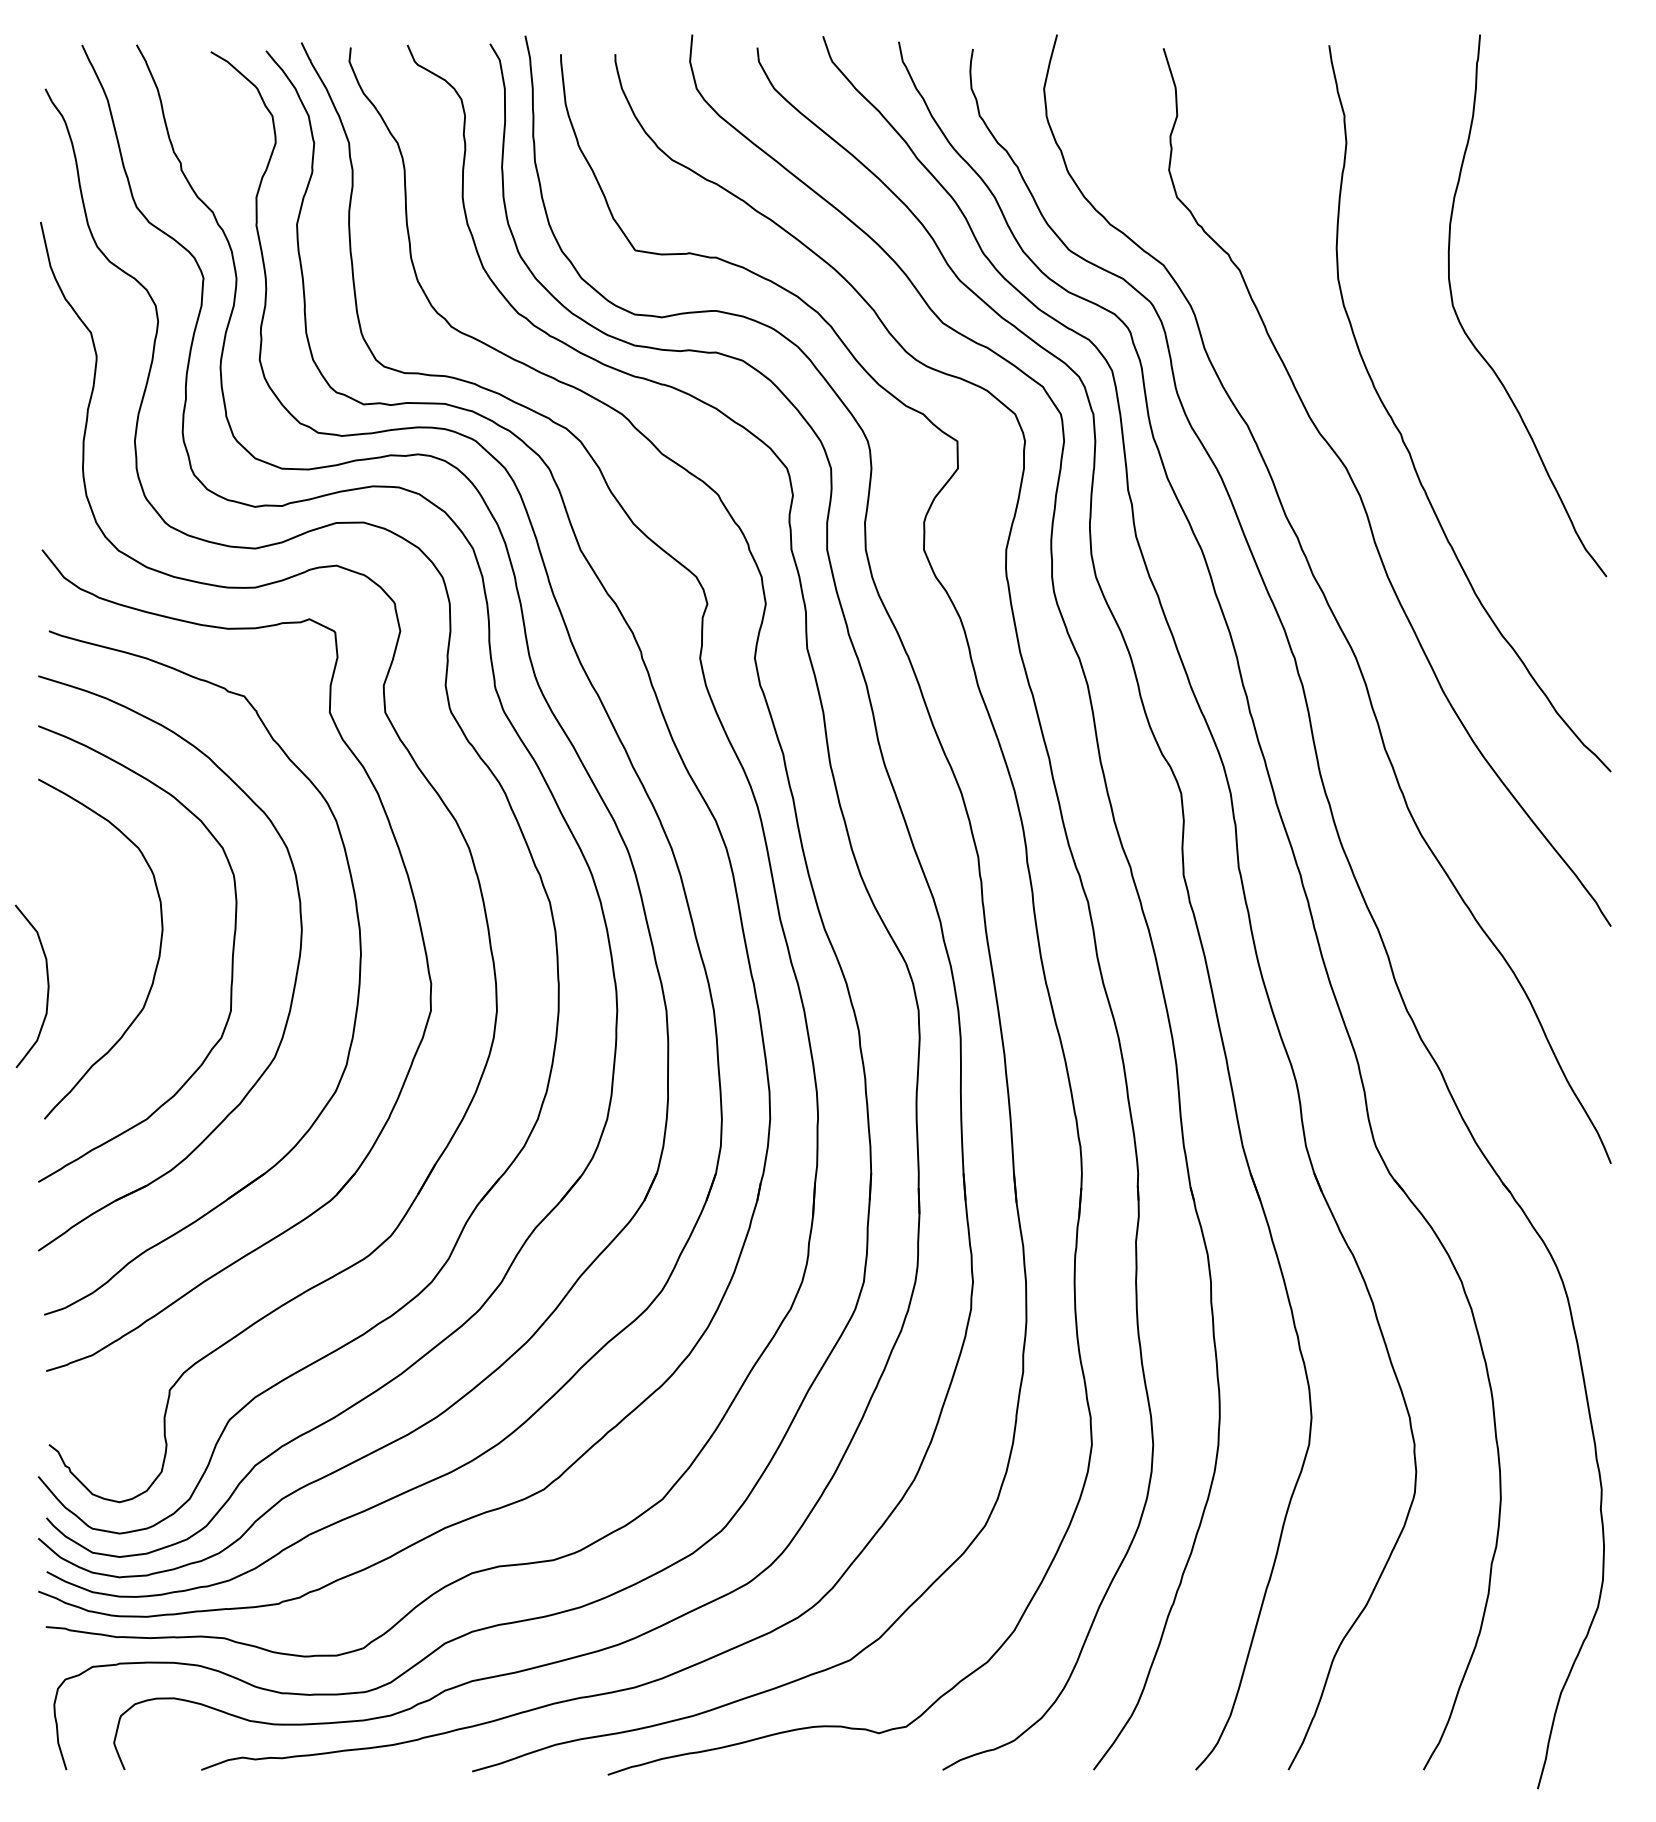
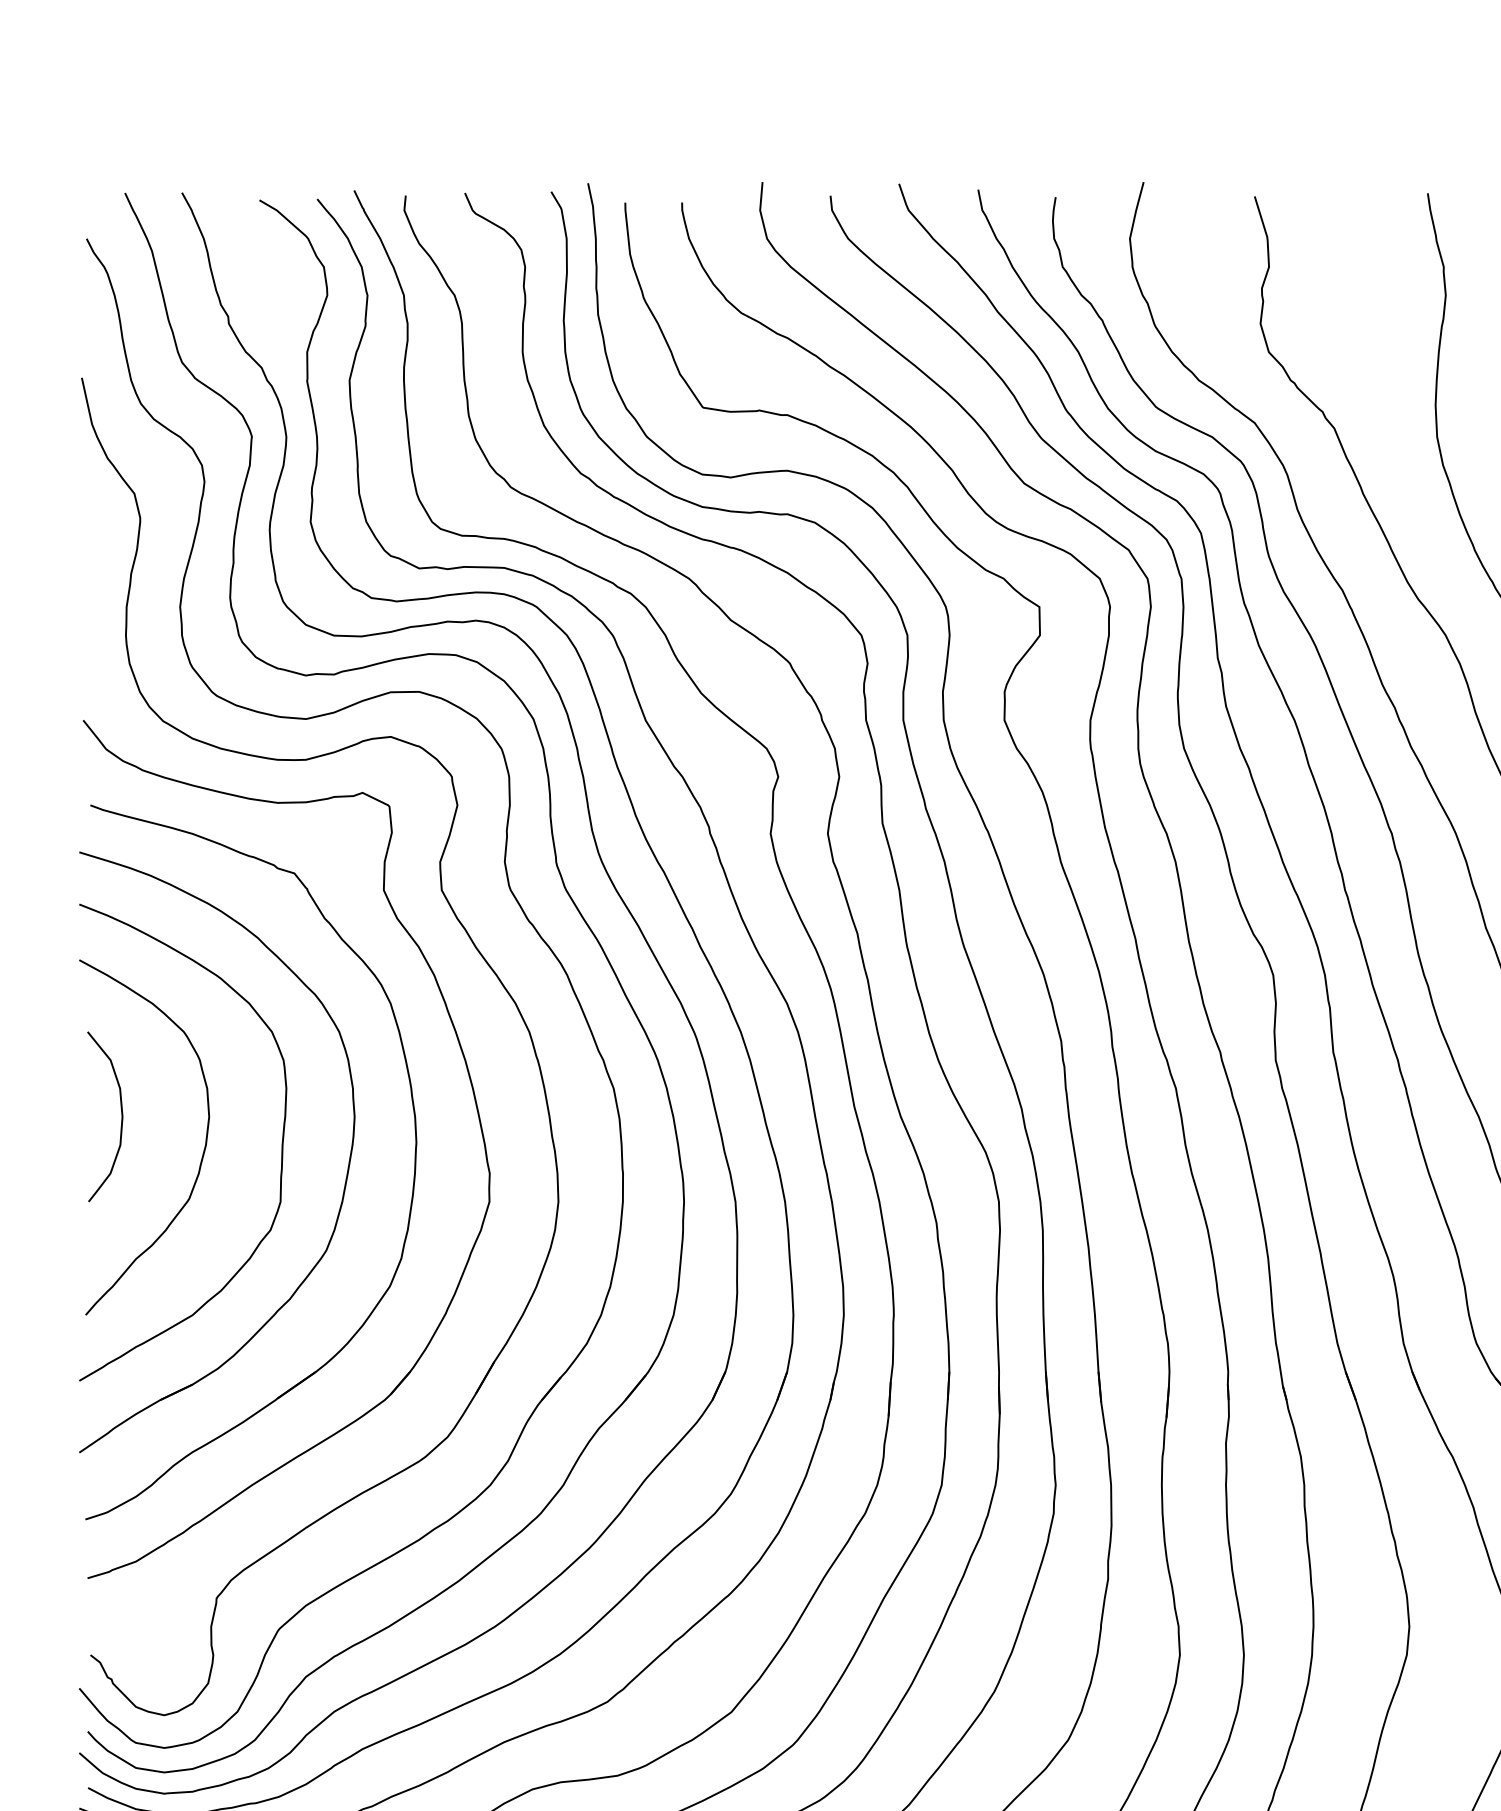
curve: (47, 985) -> (121, 1115), moved

